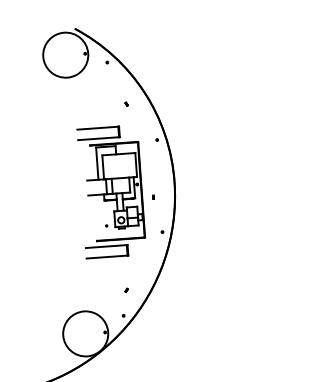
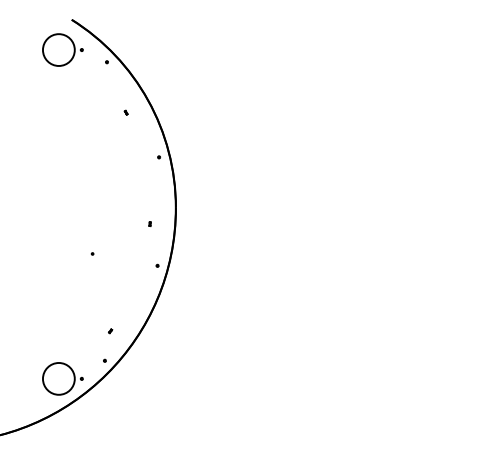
circle: (65, 54) -> (58, 49), size x0.6
part: (111, 191) -> (101, 214), removed
circle: (85, 333) -> (58, 378), size x0.6

